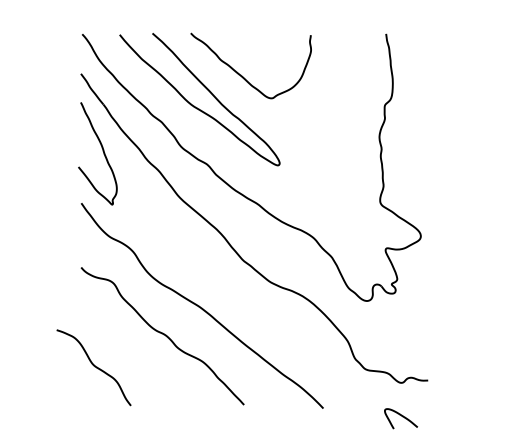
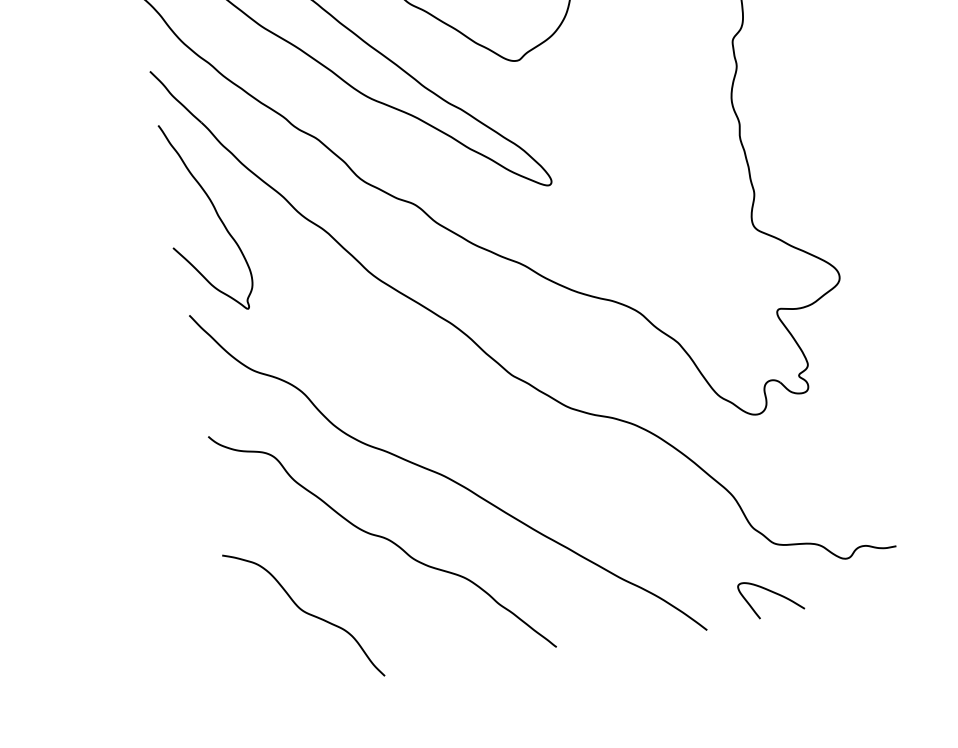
curve: (93, 366) -> (302, 613), moved
curve: (401, 416) -> (771, 593), moved

